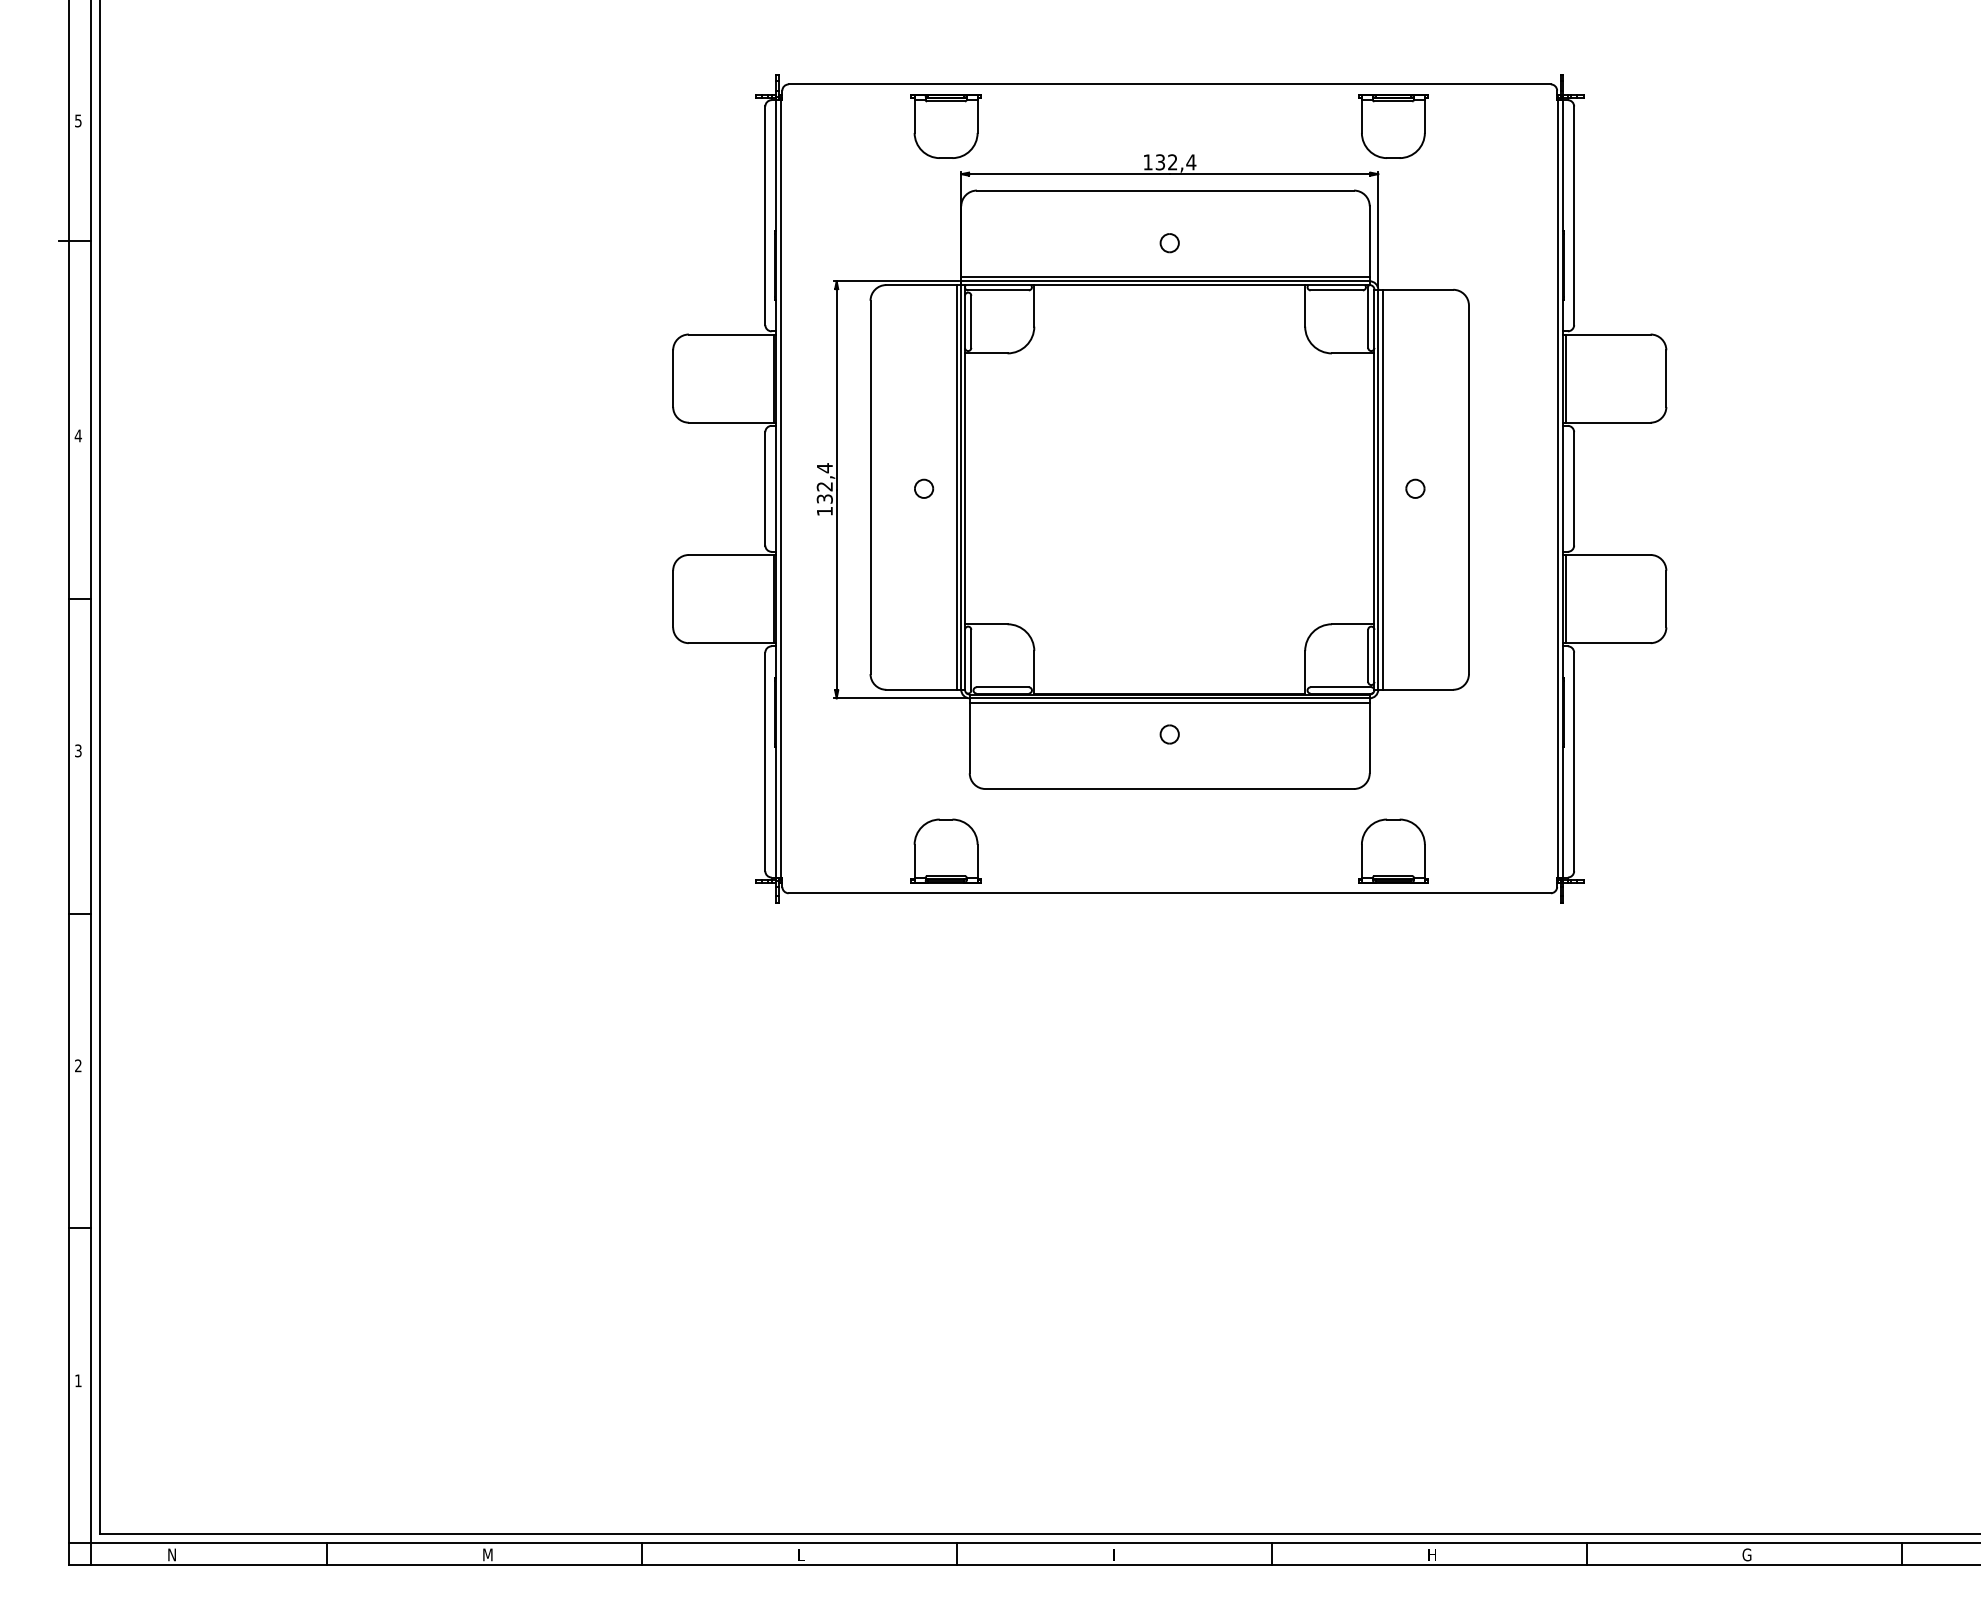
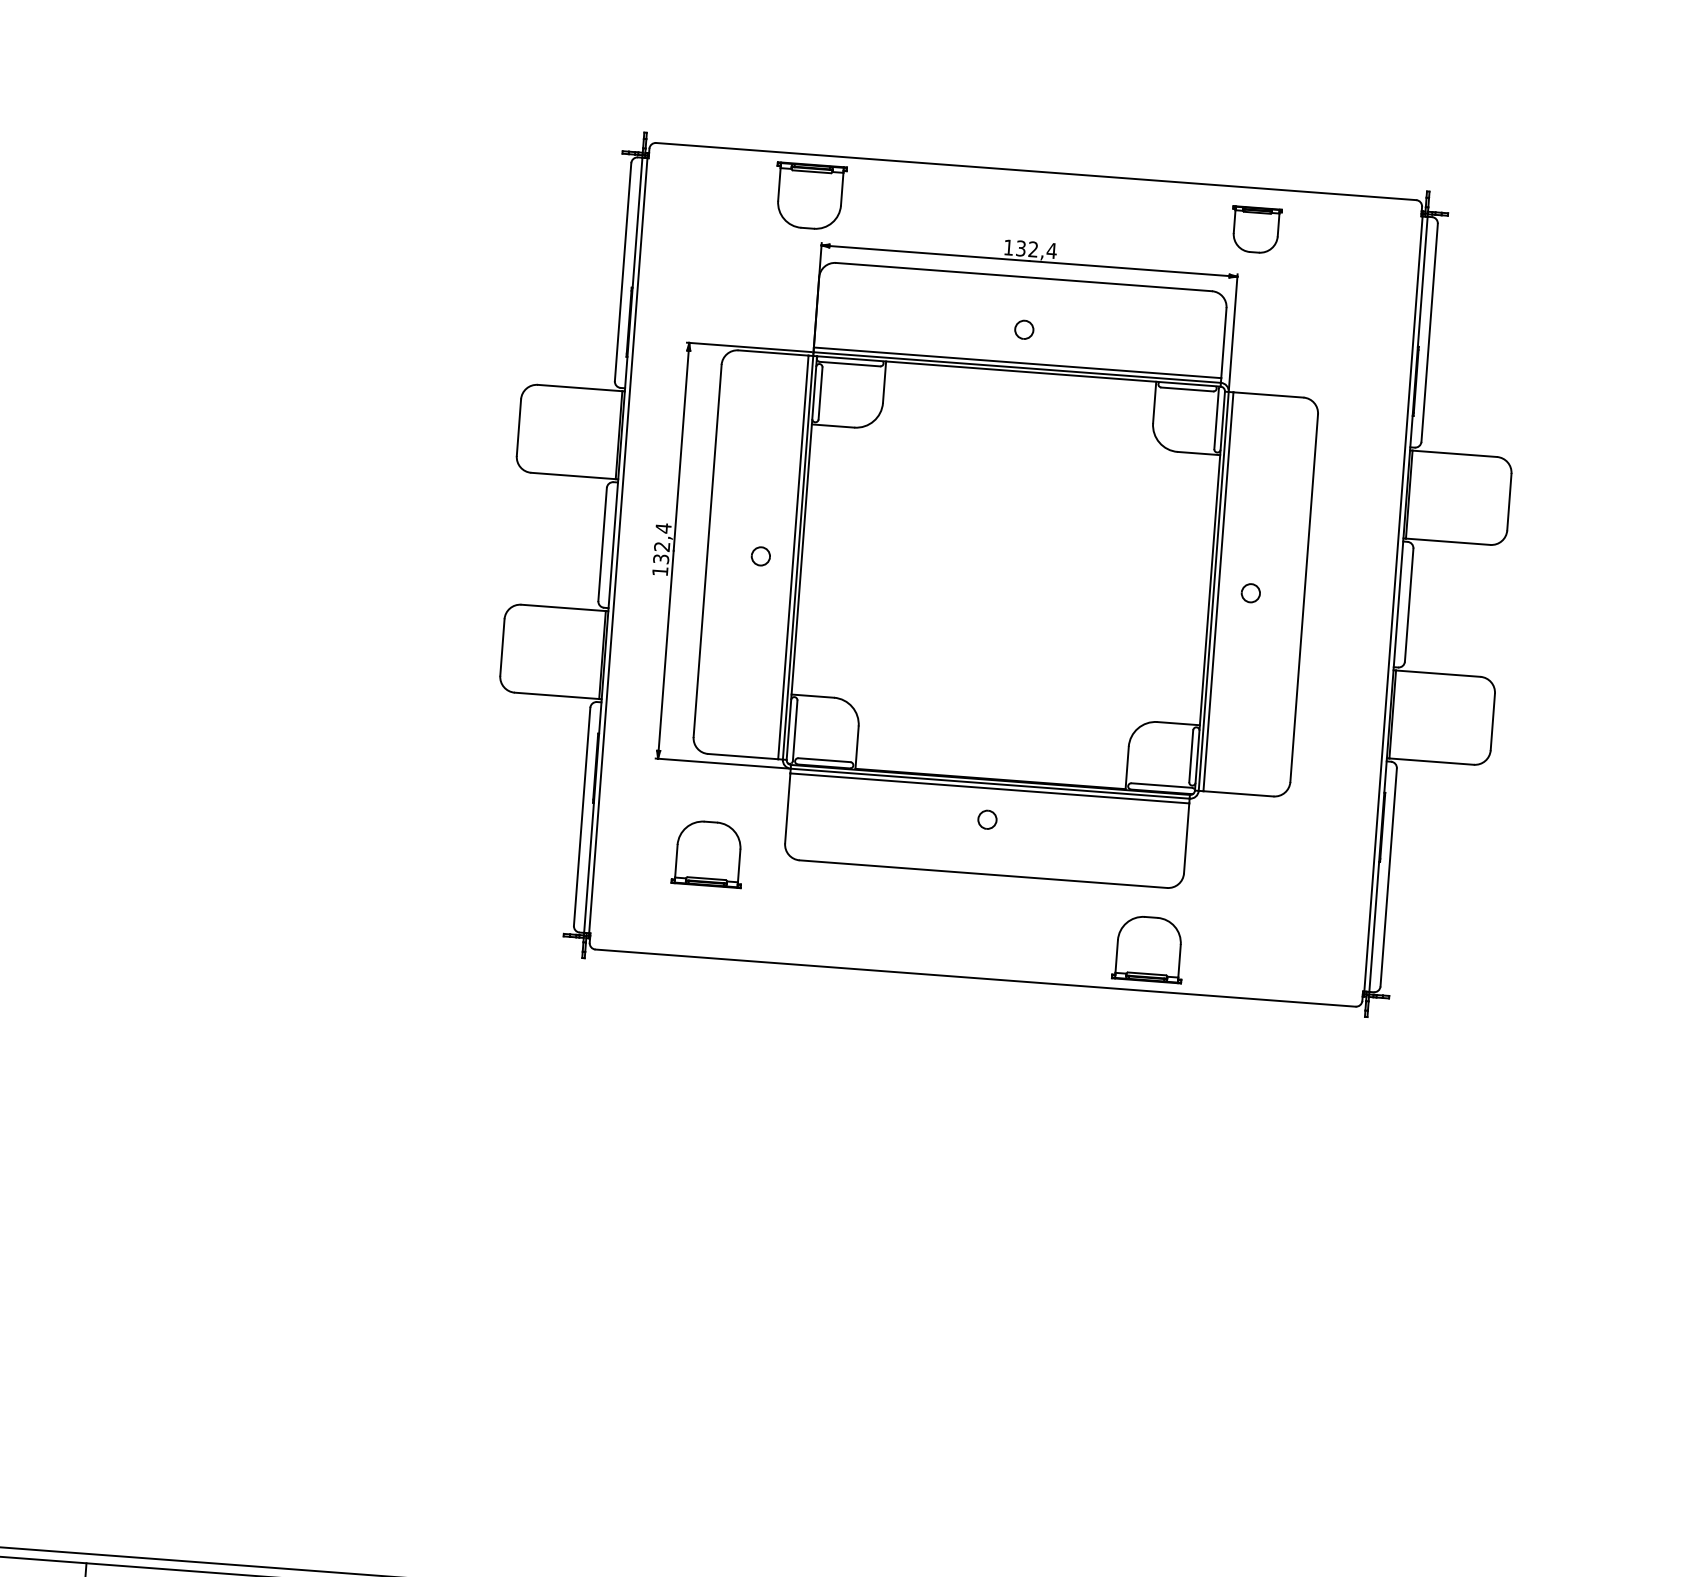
part: (1393, 126) -> (1256, 230), size x0.7
part: (945, 850) -> (707, 852), moved
part: (1393, 850) -> (1149, 948), moved

